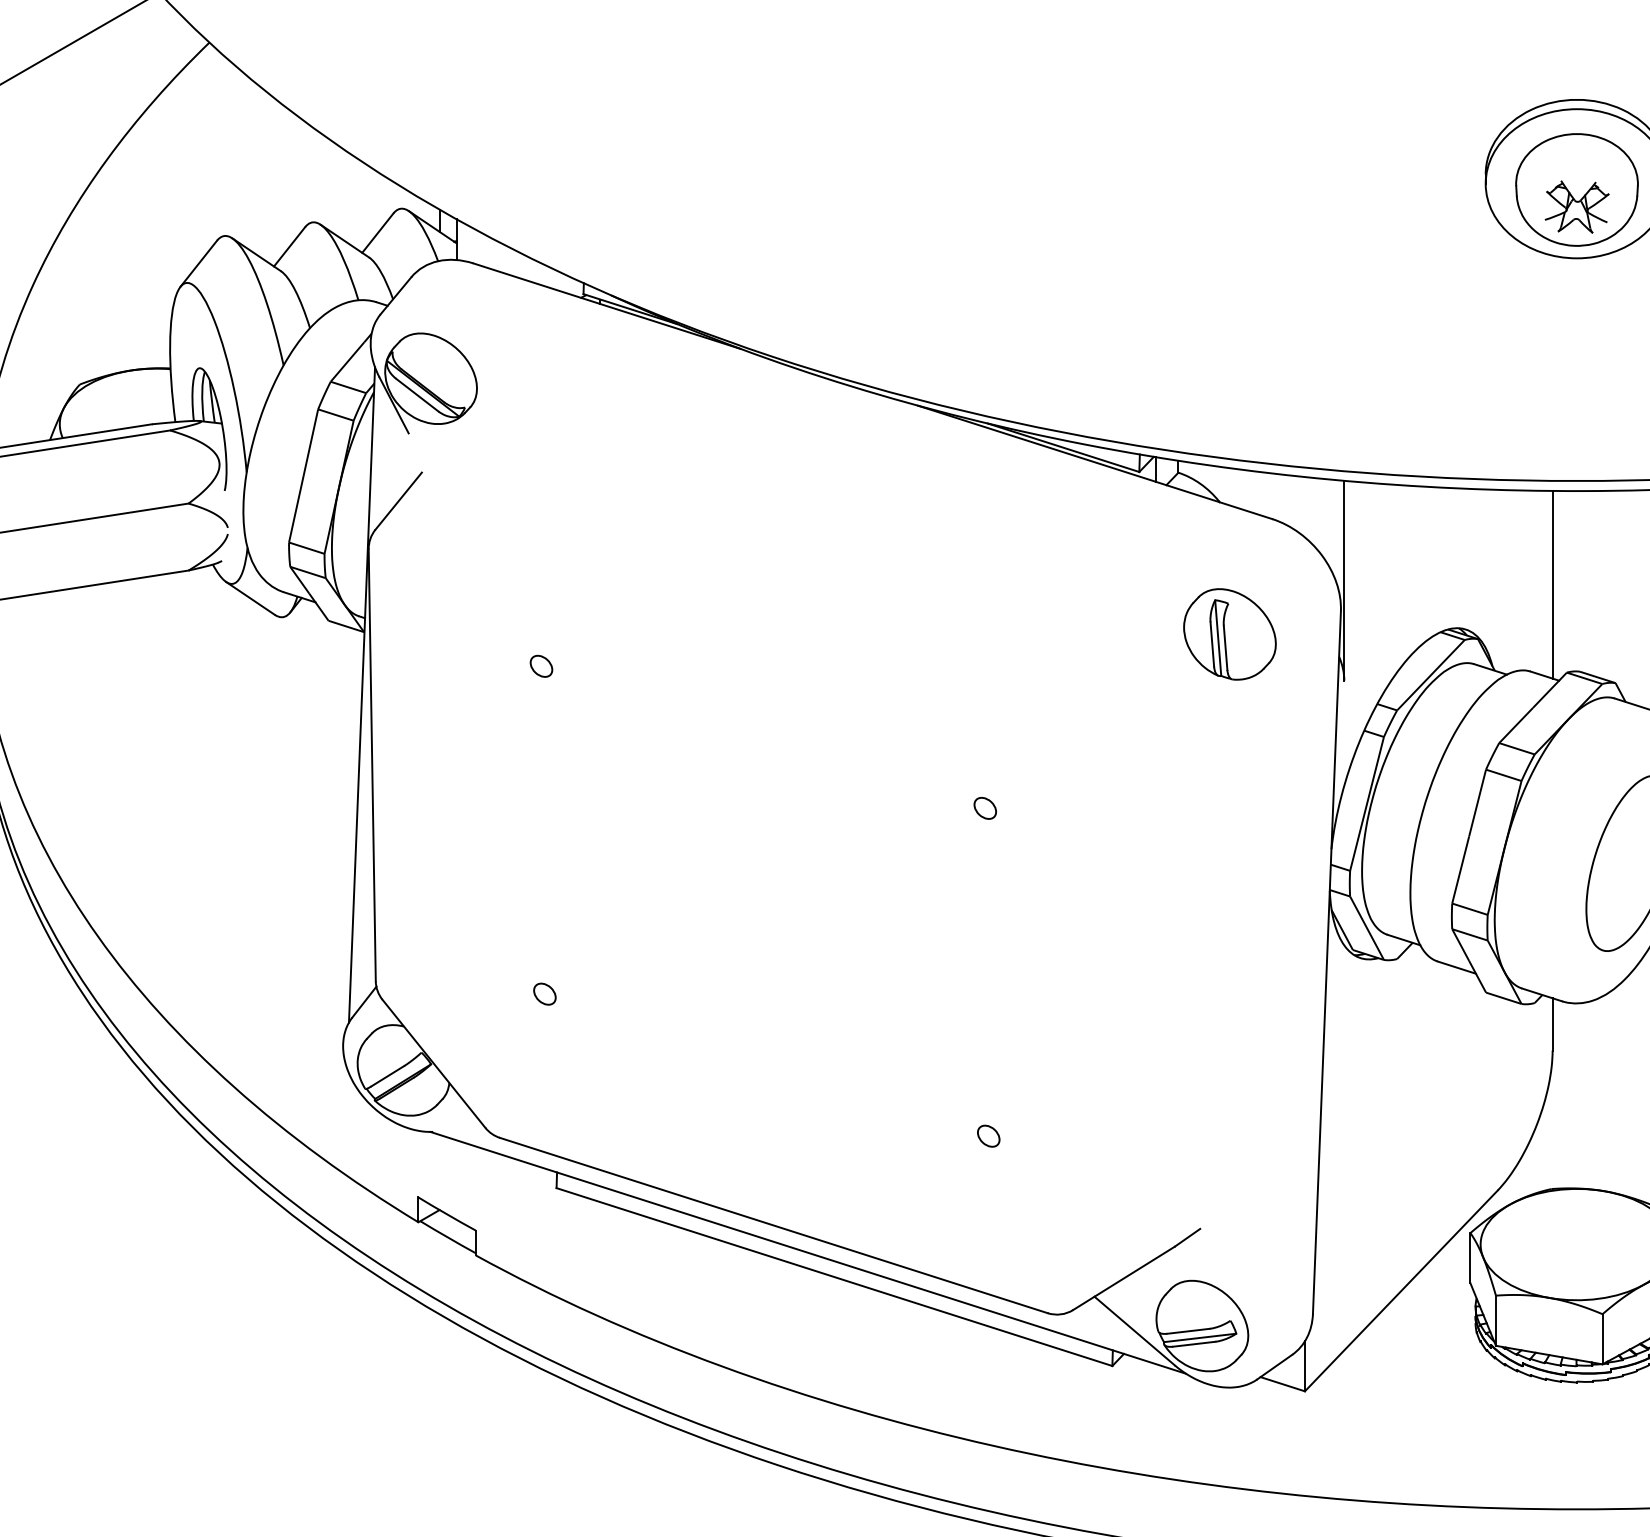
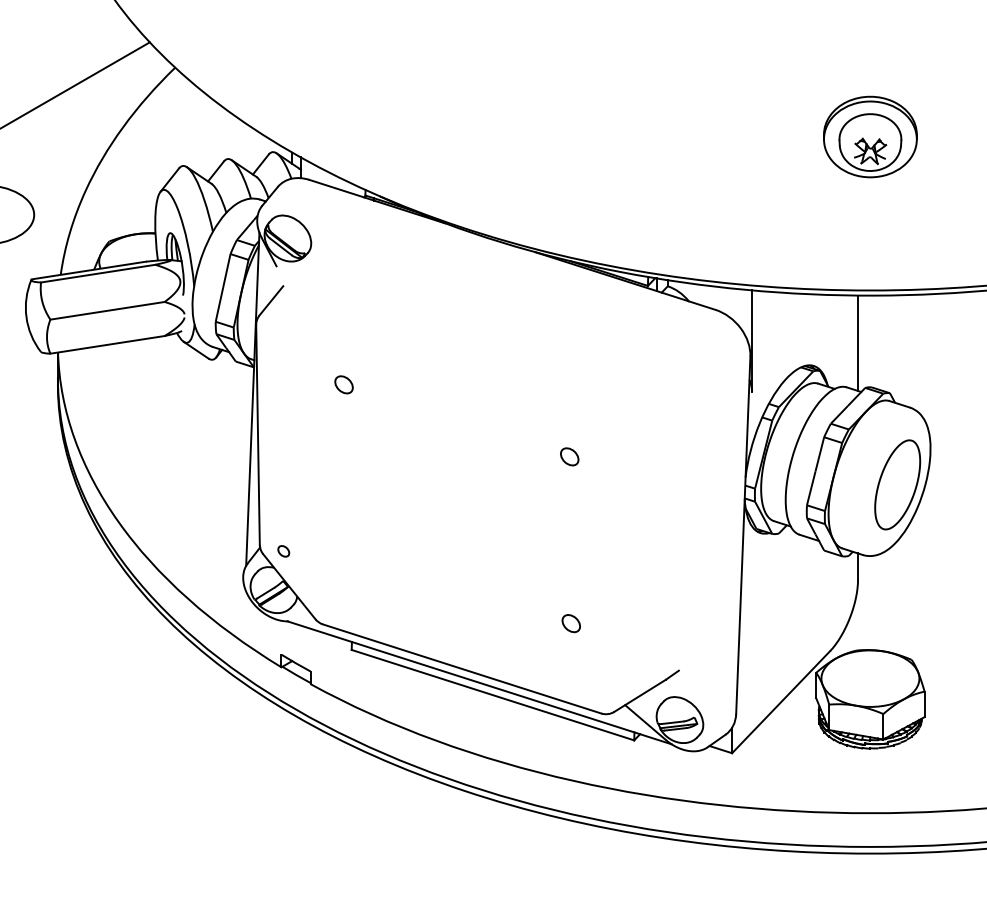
part: (1228, 634) -> (693, 368), removed
part: (540, 665) -> (343, 384), size x1.6
part: (985, 807) -> (569, 456), size x1.6
part: (544, 994) -> (283, 551), moved
part: (988, 1136) -> (571, 623), size x1.6

